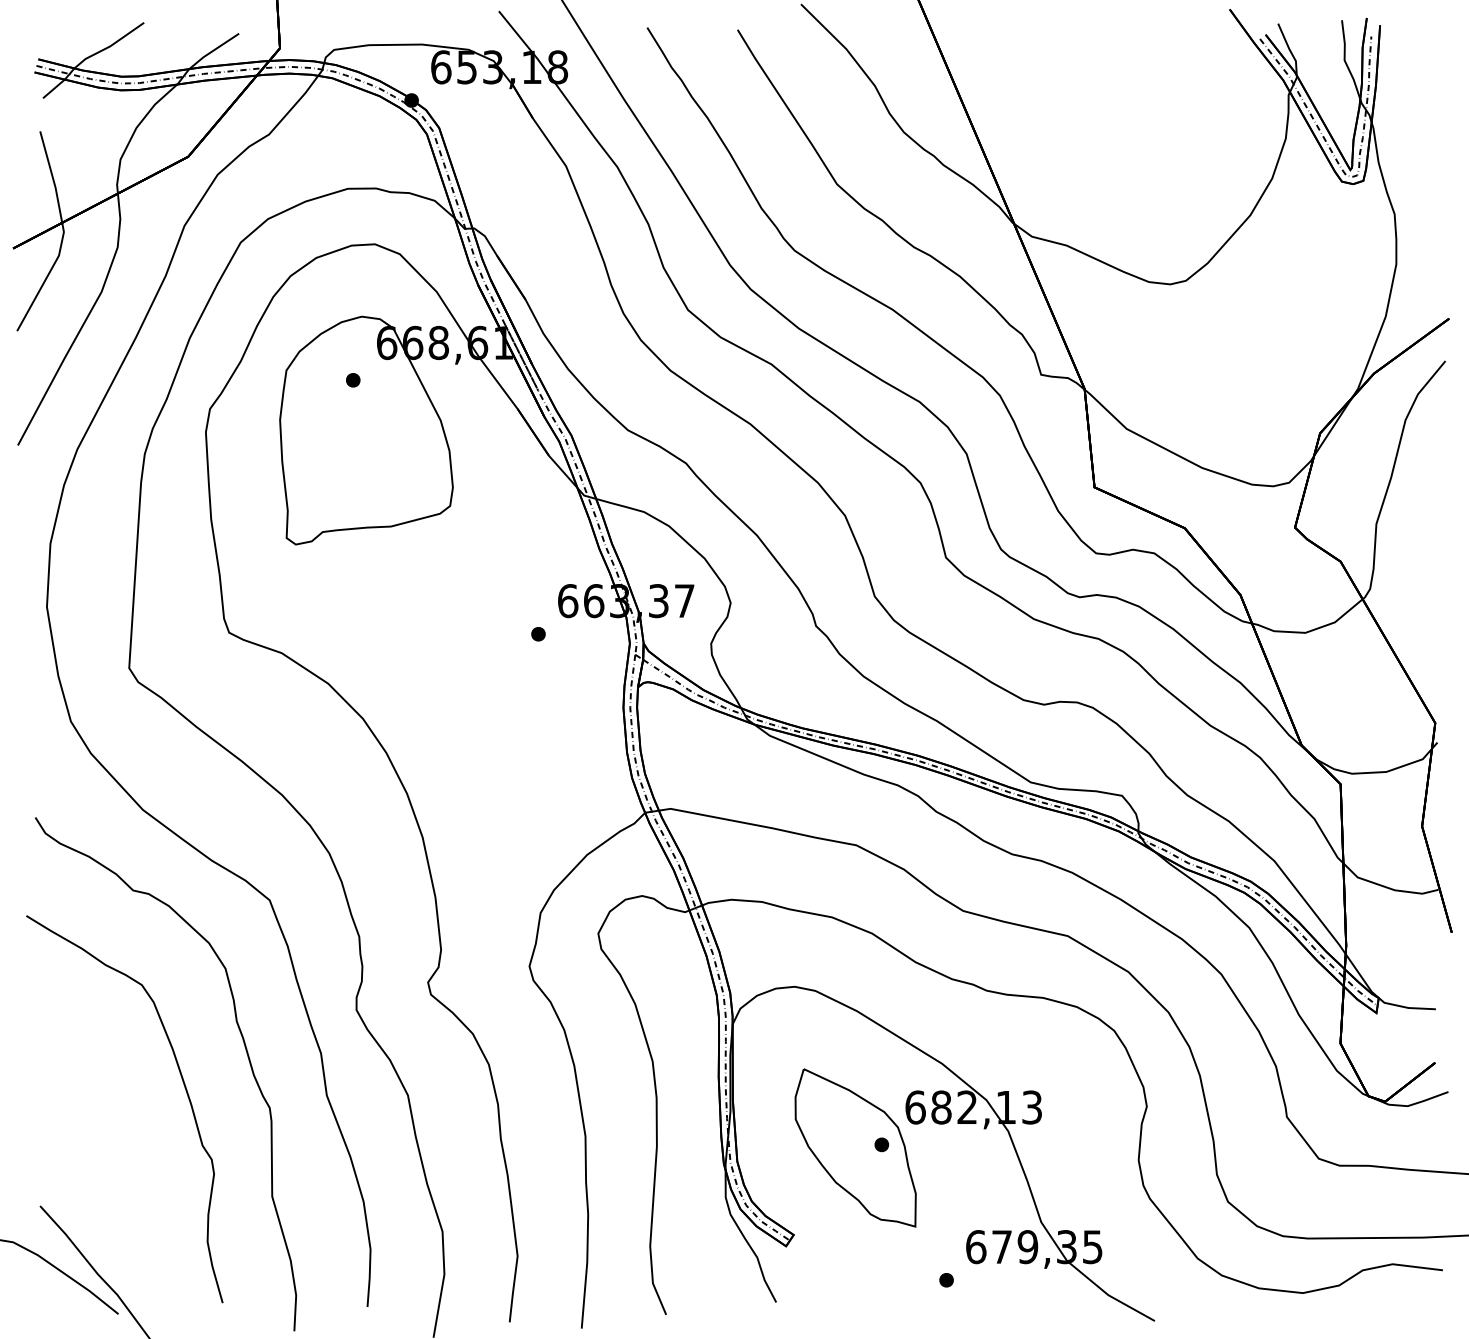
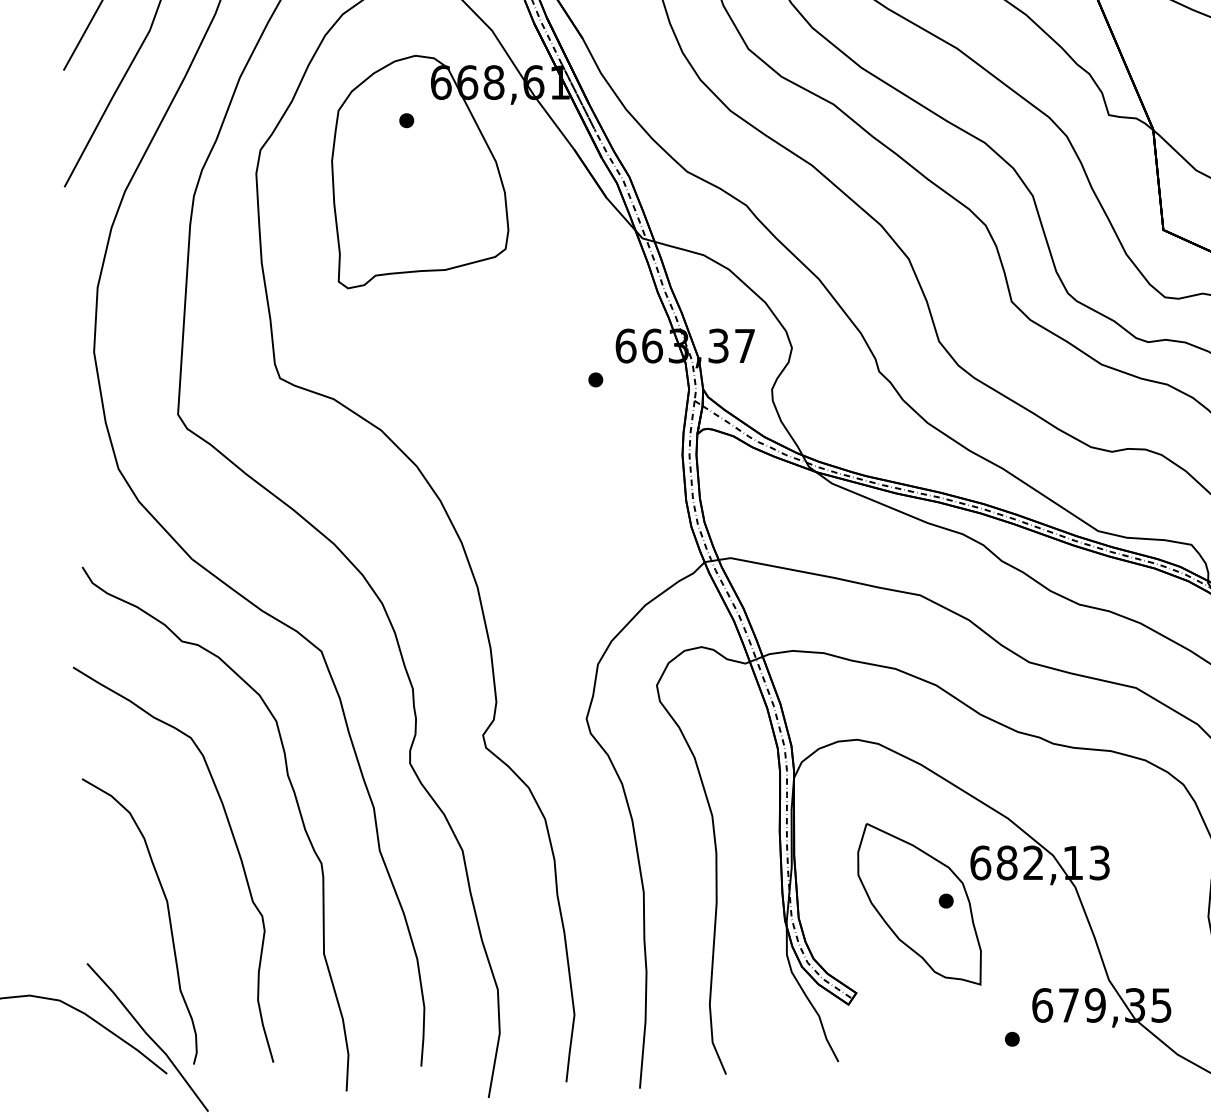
curve: (119, 1159) -> (168, 916), added

